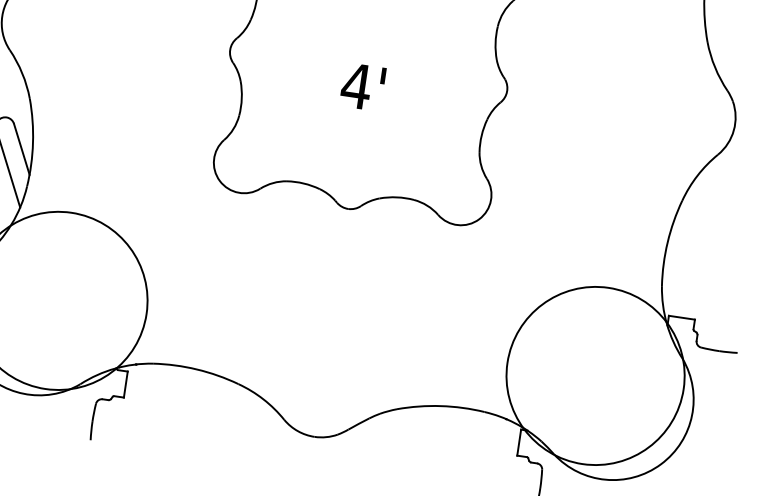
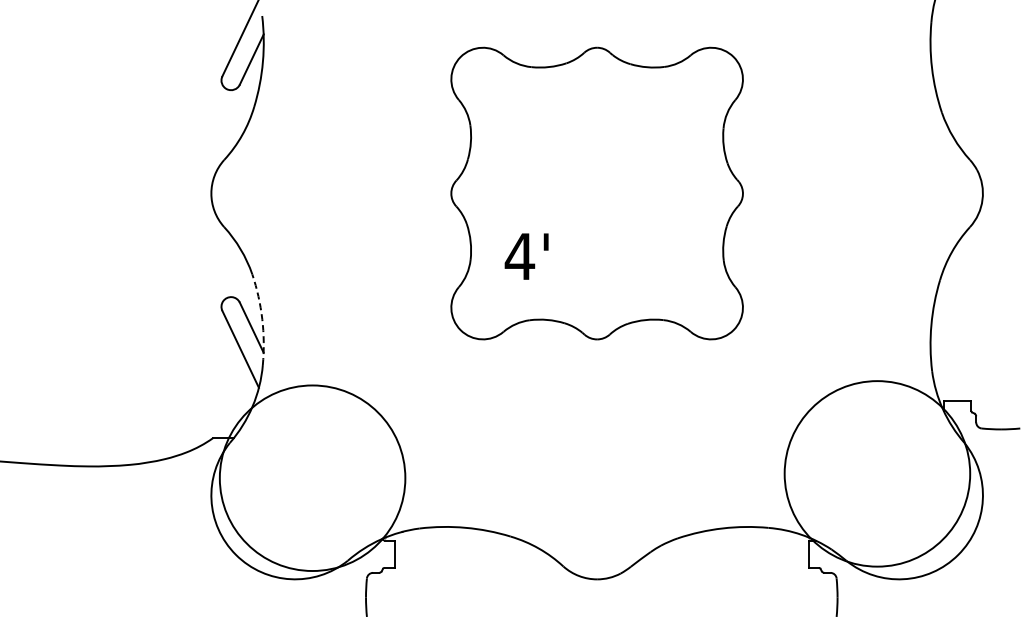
text: (362, 86) -> (526, 256), moved
arc: (33, 143) -> (262, 319), solid -> dashed

